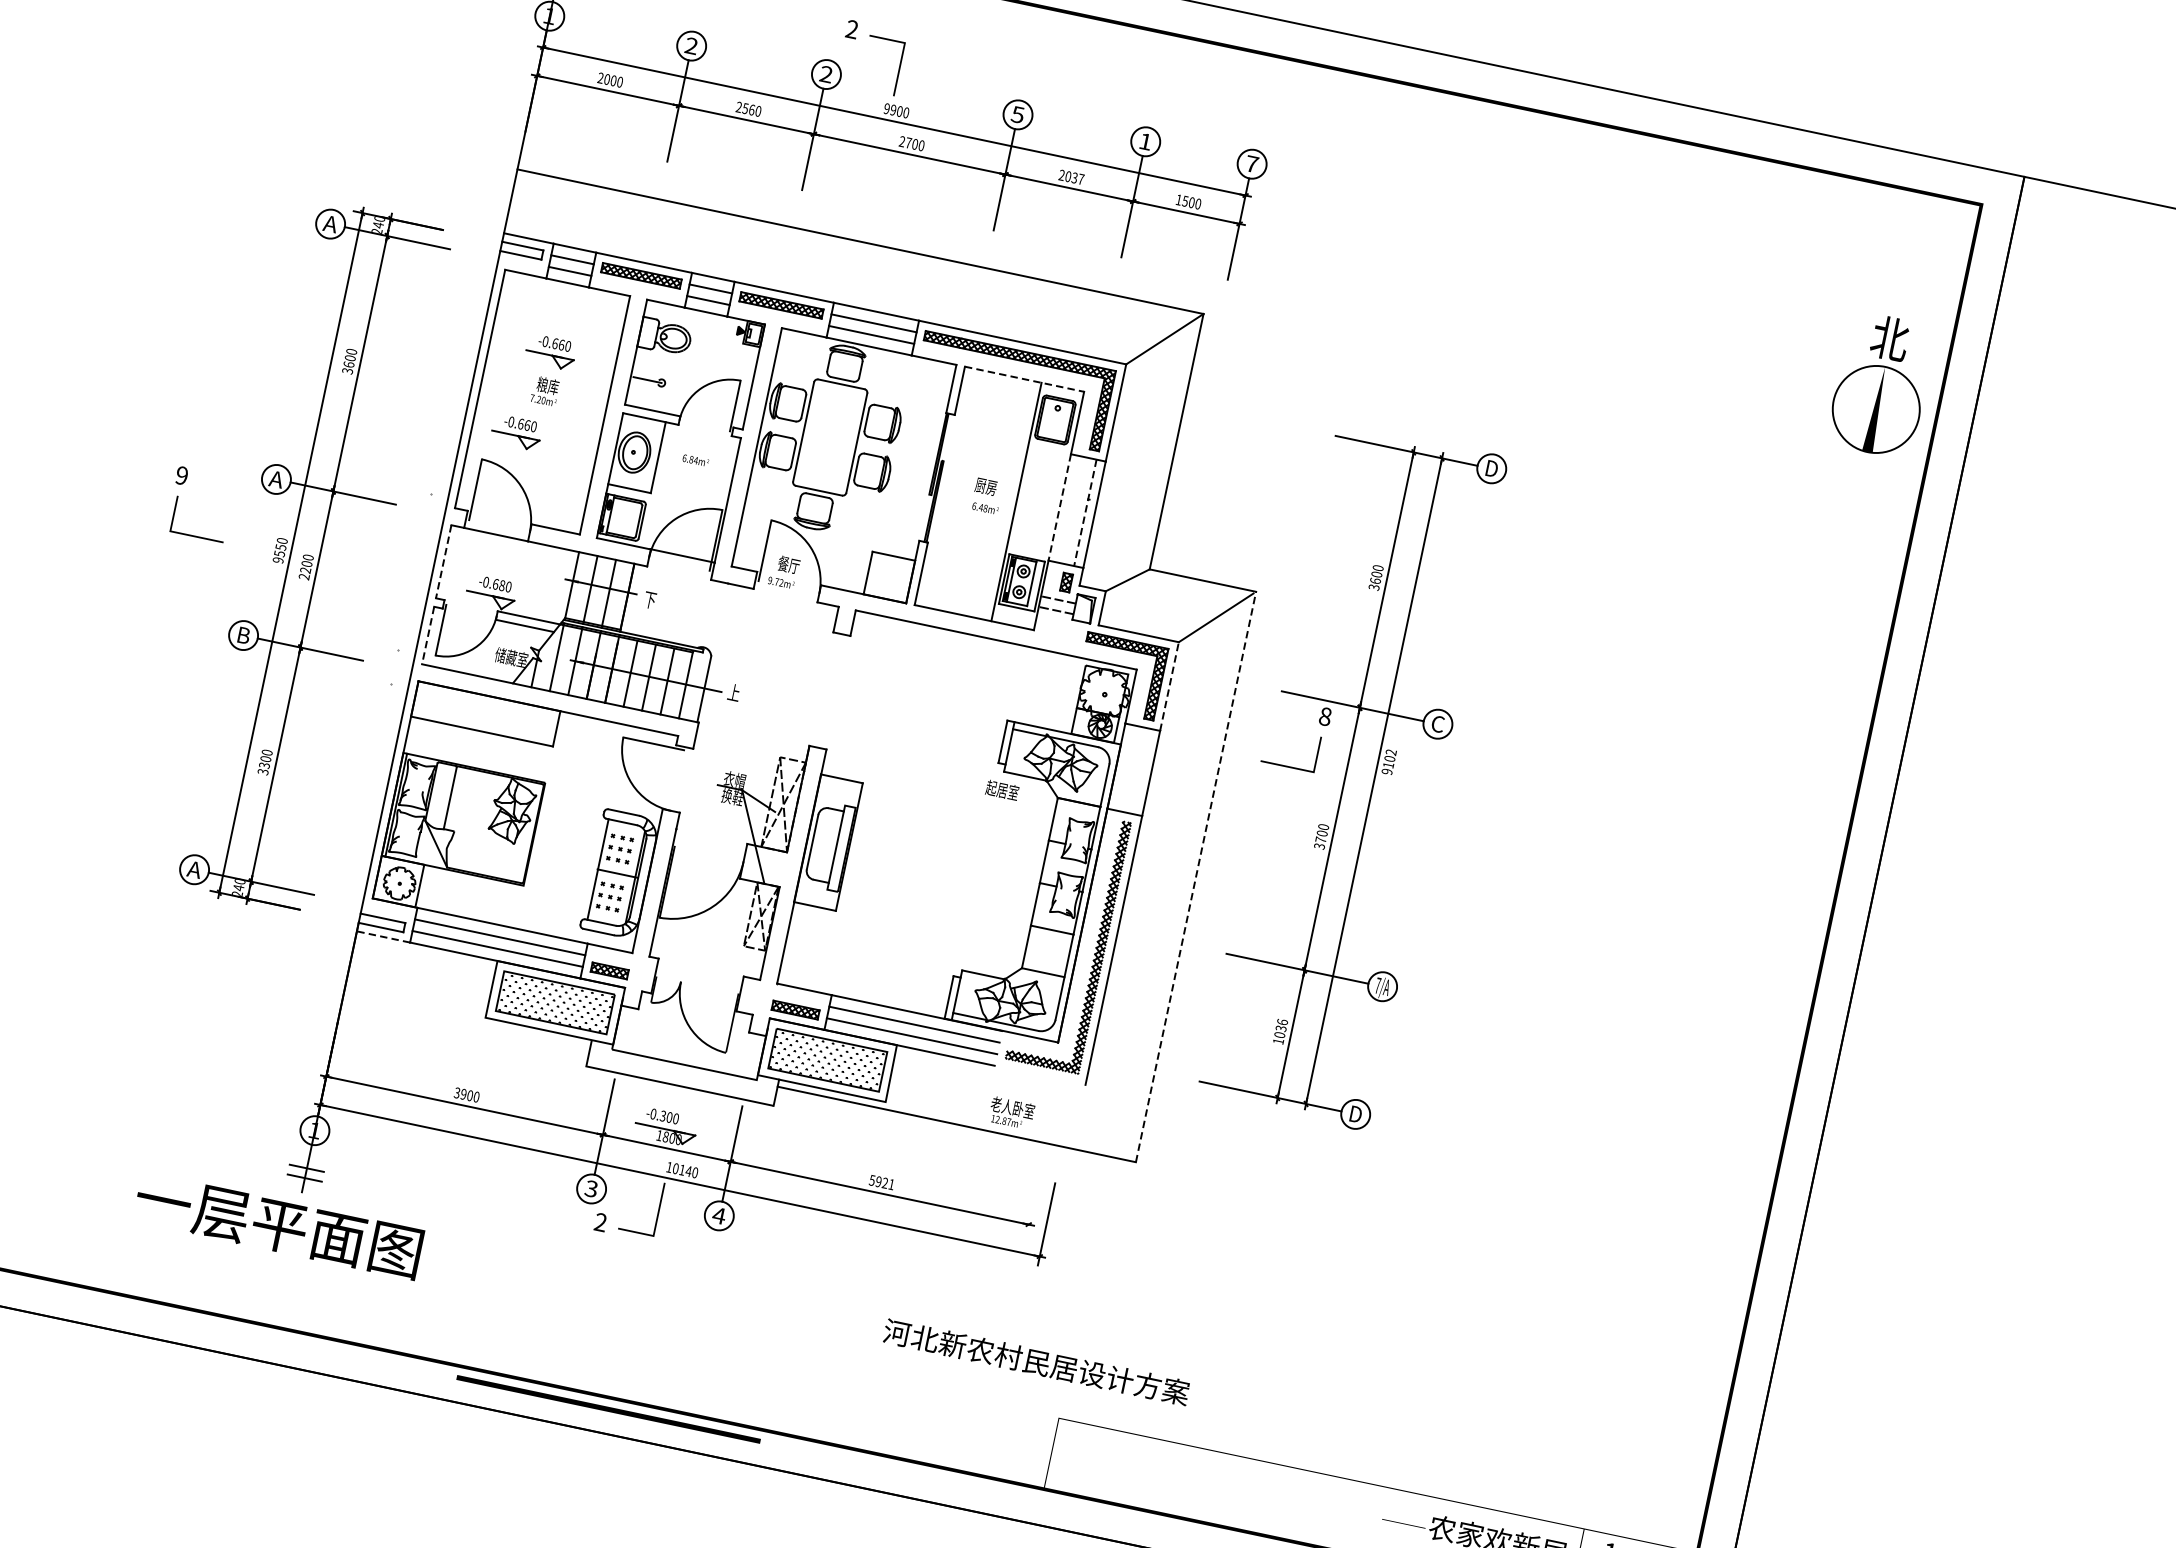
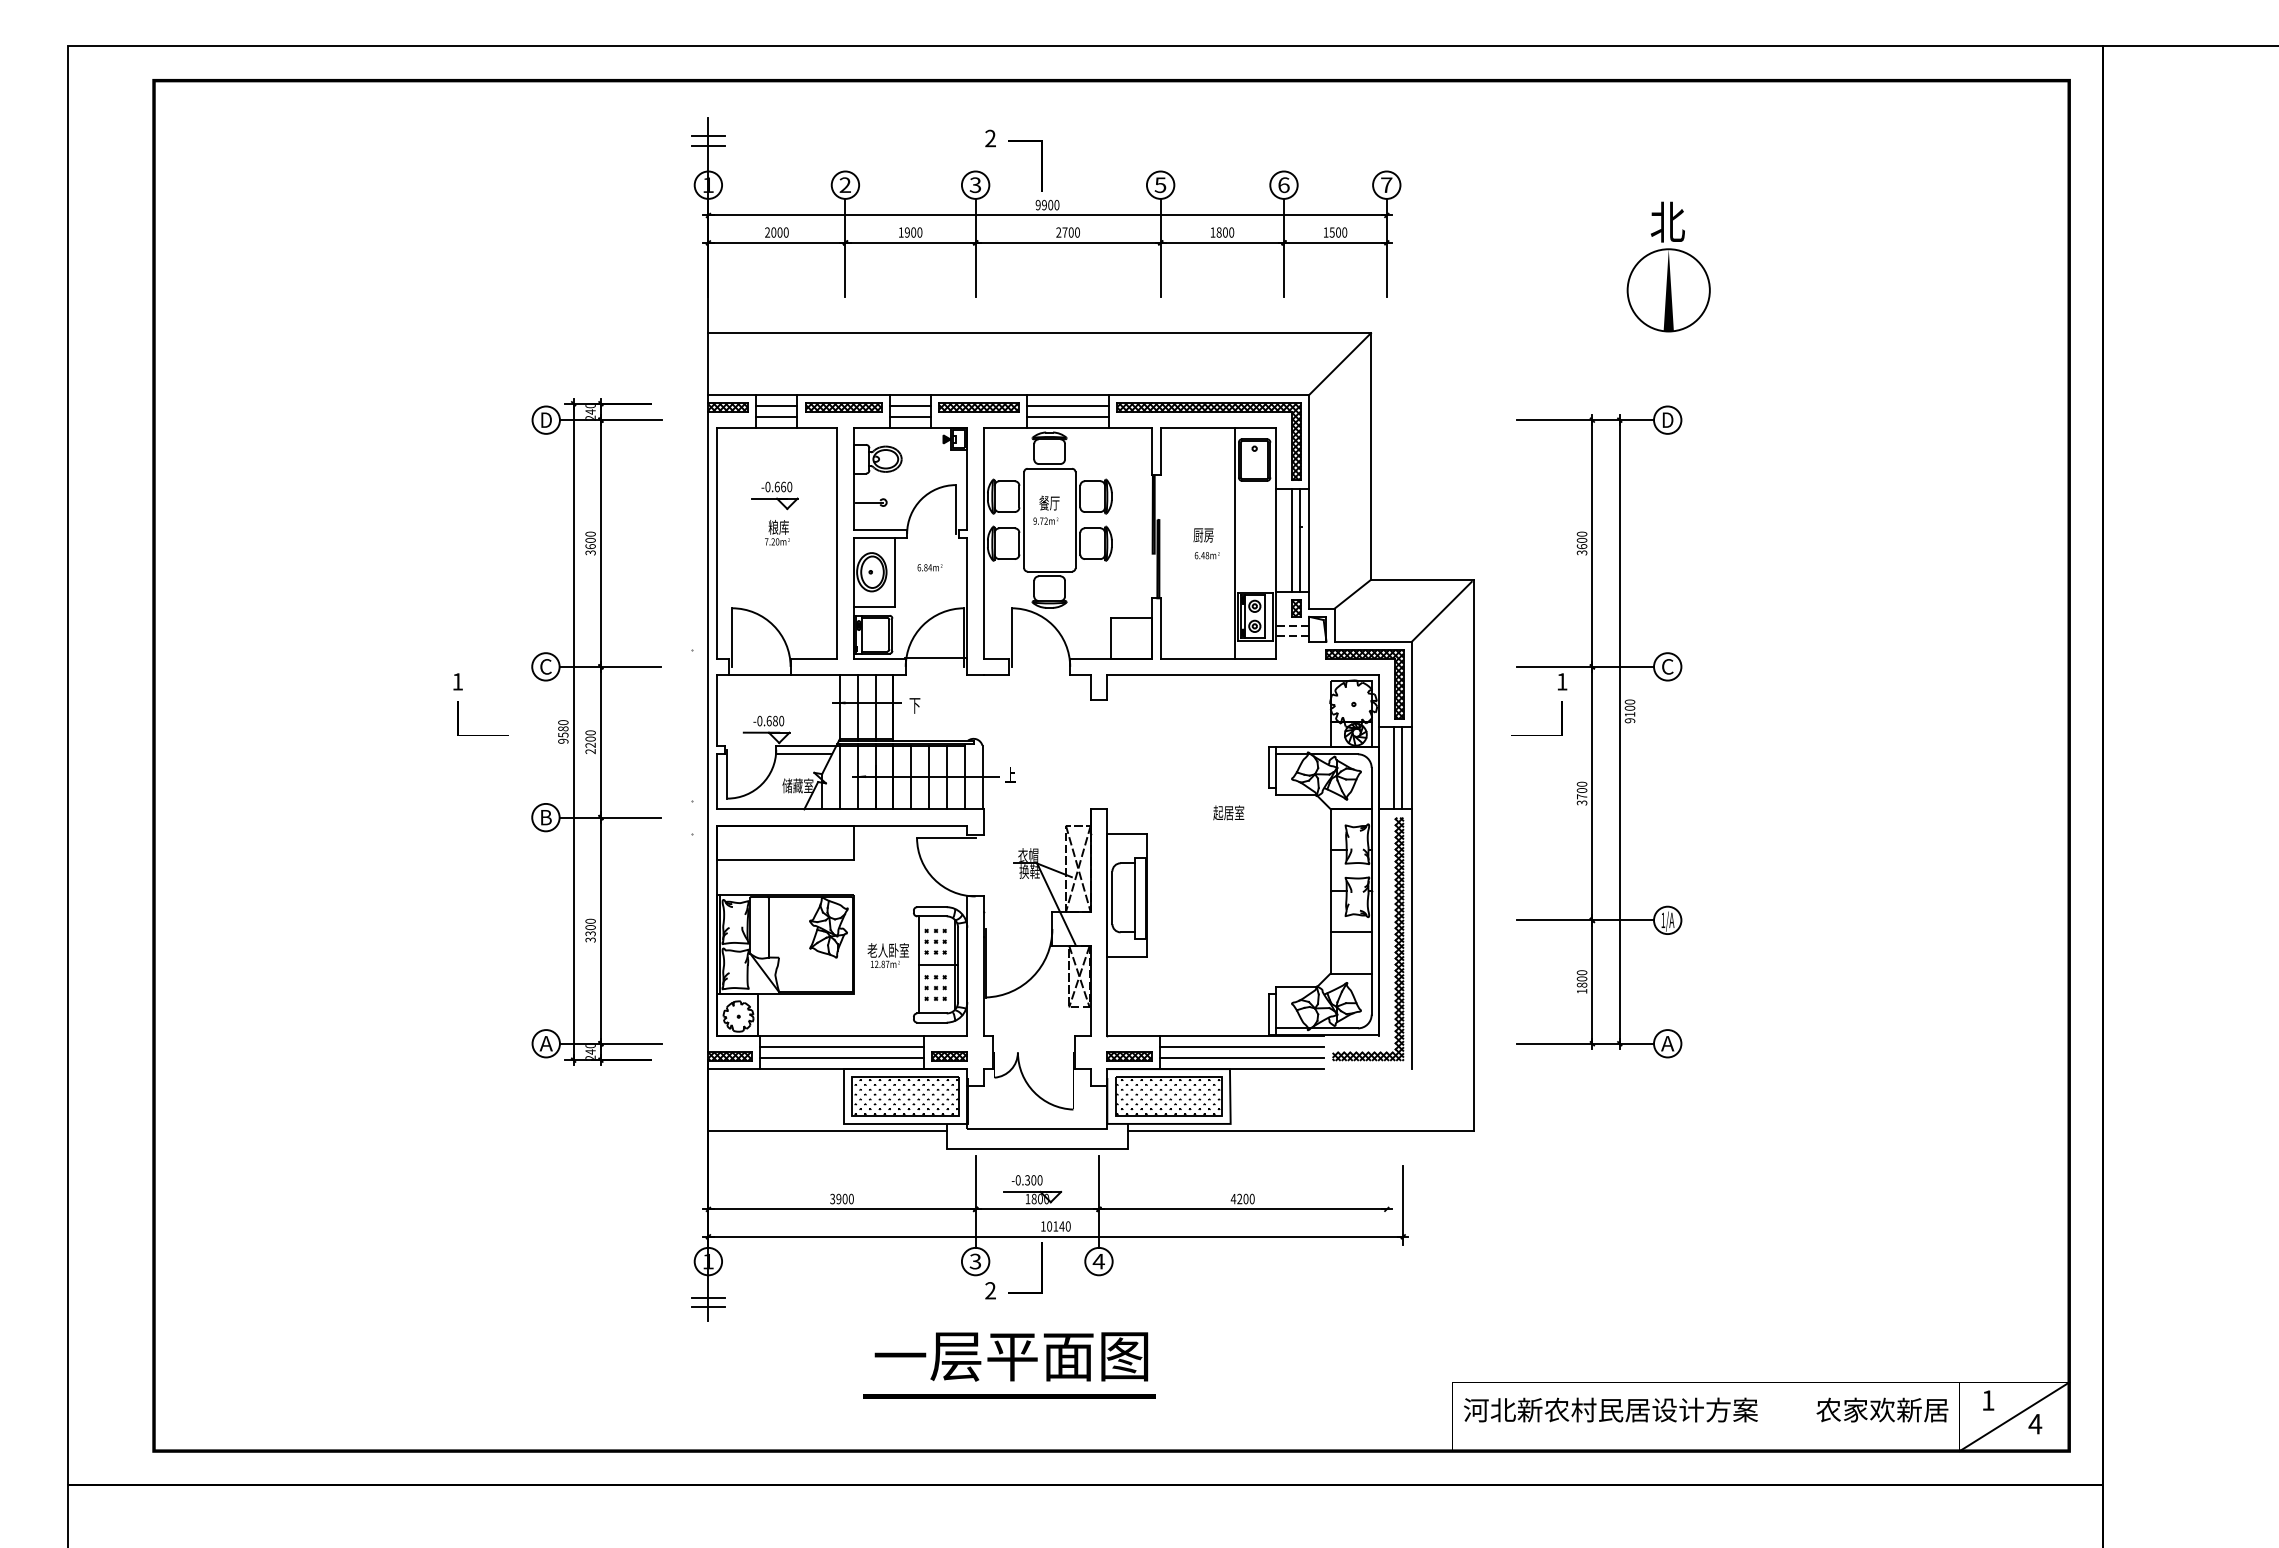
text: (826, 74) -> (975, 185), 2 -> 3
text: (745, 108) -> (907, 232), 2560 -> 1900
text: (1145, 141) -> (1283, 185), 1 -> 6
text: (1071, 177) -> (1222, 232), 2037 -> 1800
text: (330, 223) -> (545, 419), A -> D
hatch: (522, 250) -> (728, 407), added
line: (1024, 379) -> (1218, 428), dashed -> solid
part: (1881, 384) -> (1668, 266), moved
part: (516, 432) -> (758, 576), removed
text: (181, 475) -> (457, 681), 9 -> 1
text: (276, 478) -> (545, 666), A -> C
line: (1059, 507) -> (1275, 540), dashed -> solid
line: (1077, 510) -> (1292, 539), added
line: (1085, 513) -> (1300, 540), dashed -> solid
text: (281, 547) -> (563, 728), 9550 -> 9580
line: (443, 561) -> (716, 710), dashed -> solid
text: (784, 570) -> (1046, 509), moved
line: (428, 635) -> (716, 781), dashed -> solid
line: (1169, 686) -> (1412, 684), dashed -> solid
text: (1325, 716) -> (1562, 681), 8 -> 1
text: (1391, 751) -> (1630, 701), 9102 -> 9100
line: (1131, 769) -> (1393, 768), added
line: (1141, 771) -> (1402, 768), added
text: (1002, 789) -> (1228, 812), moved
line: (1195, 876) -> (1473, 854), dashed -> solid
hatch: (381, 921) -> (729, 1055), added
line: (383, 937) -> (734, 1069), dashed -> solid
text: (1378, 984) -> (1663, 919), 7/A -> 1/A
line: (466, 1020) -> (827, 1130), added
text: (1280, 1028) -> (1581, 978), 1036 -> 1800
text: (1010, 1112) -> (887, 955), moved
text: (1355, 1114) -> (1667, 1043), D -> A
text: (881, 1181) -> (1242, 1198), 5921 -> 4200
text: (278, 1225) -> (1011, 1356), moved
text: (1036, 1361) -> (1610, 1409), moved
line: (608, 1409) -> (1009, 1396), moved

